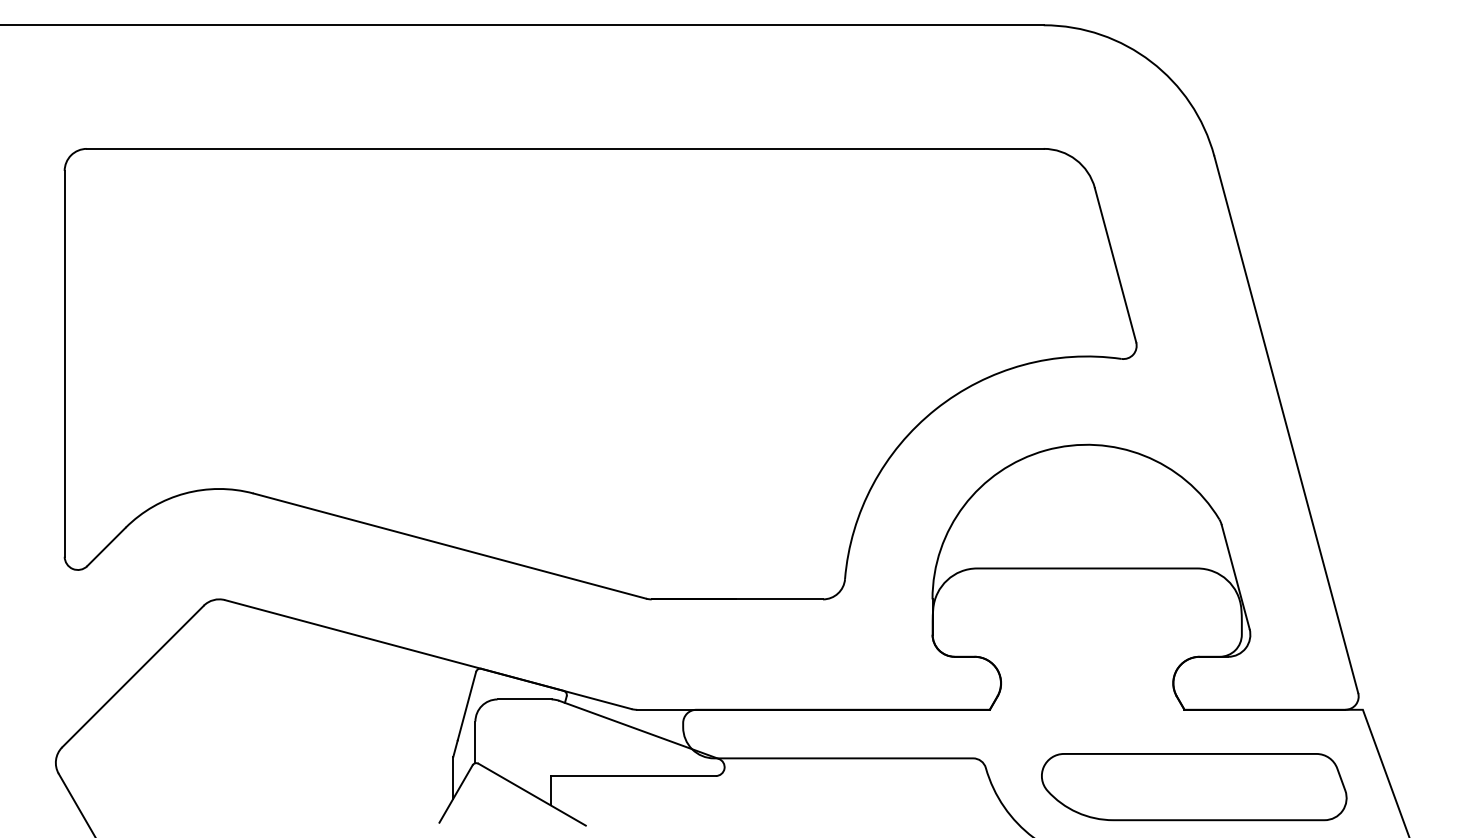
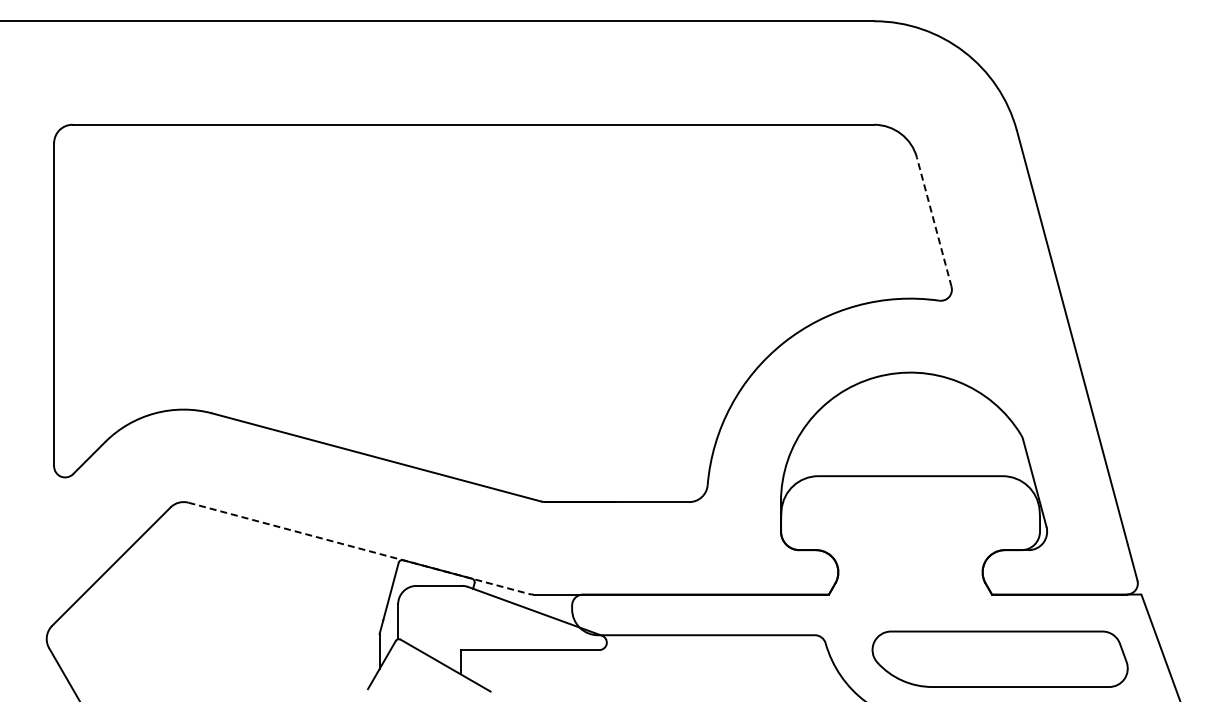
line: (1115, 265) -> (934, 222), solid -> dashed
line: (429, 654) -> (359, 548), solid -> dashed

